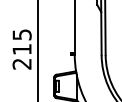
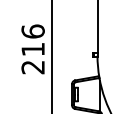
text: (21, 34) -> (32, 31), 215 -> 216

